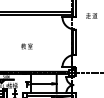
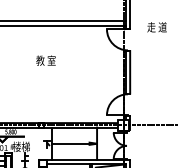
text: (26, 46) -> (45, 60), moved

